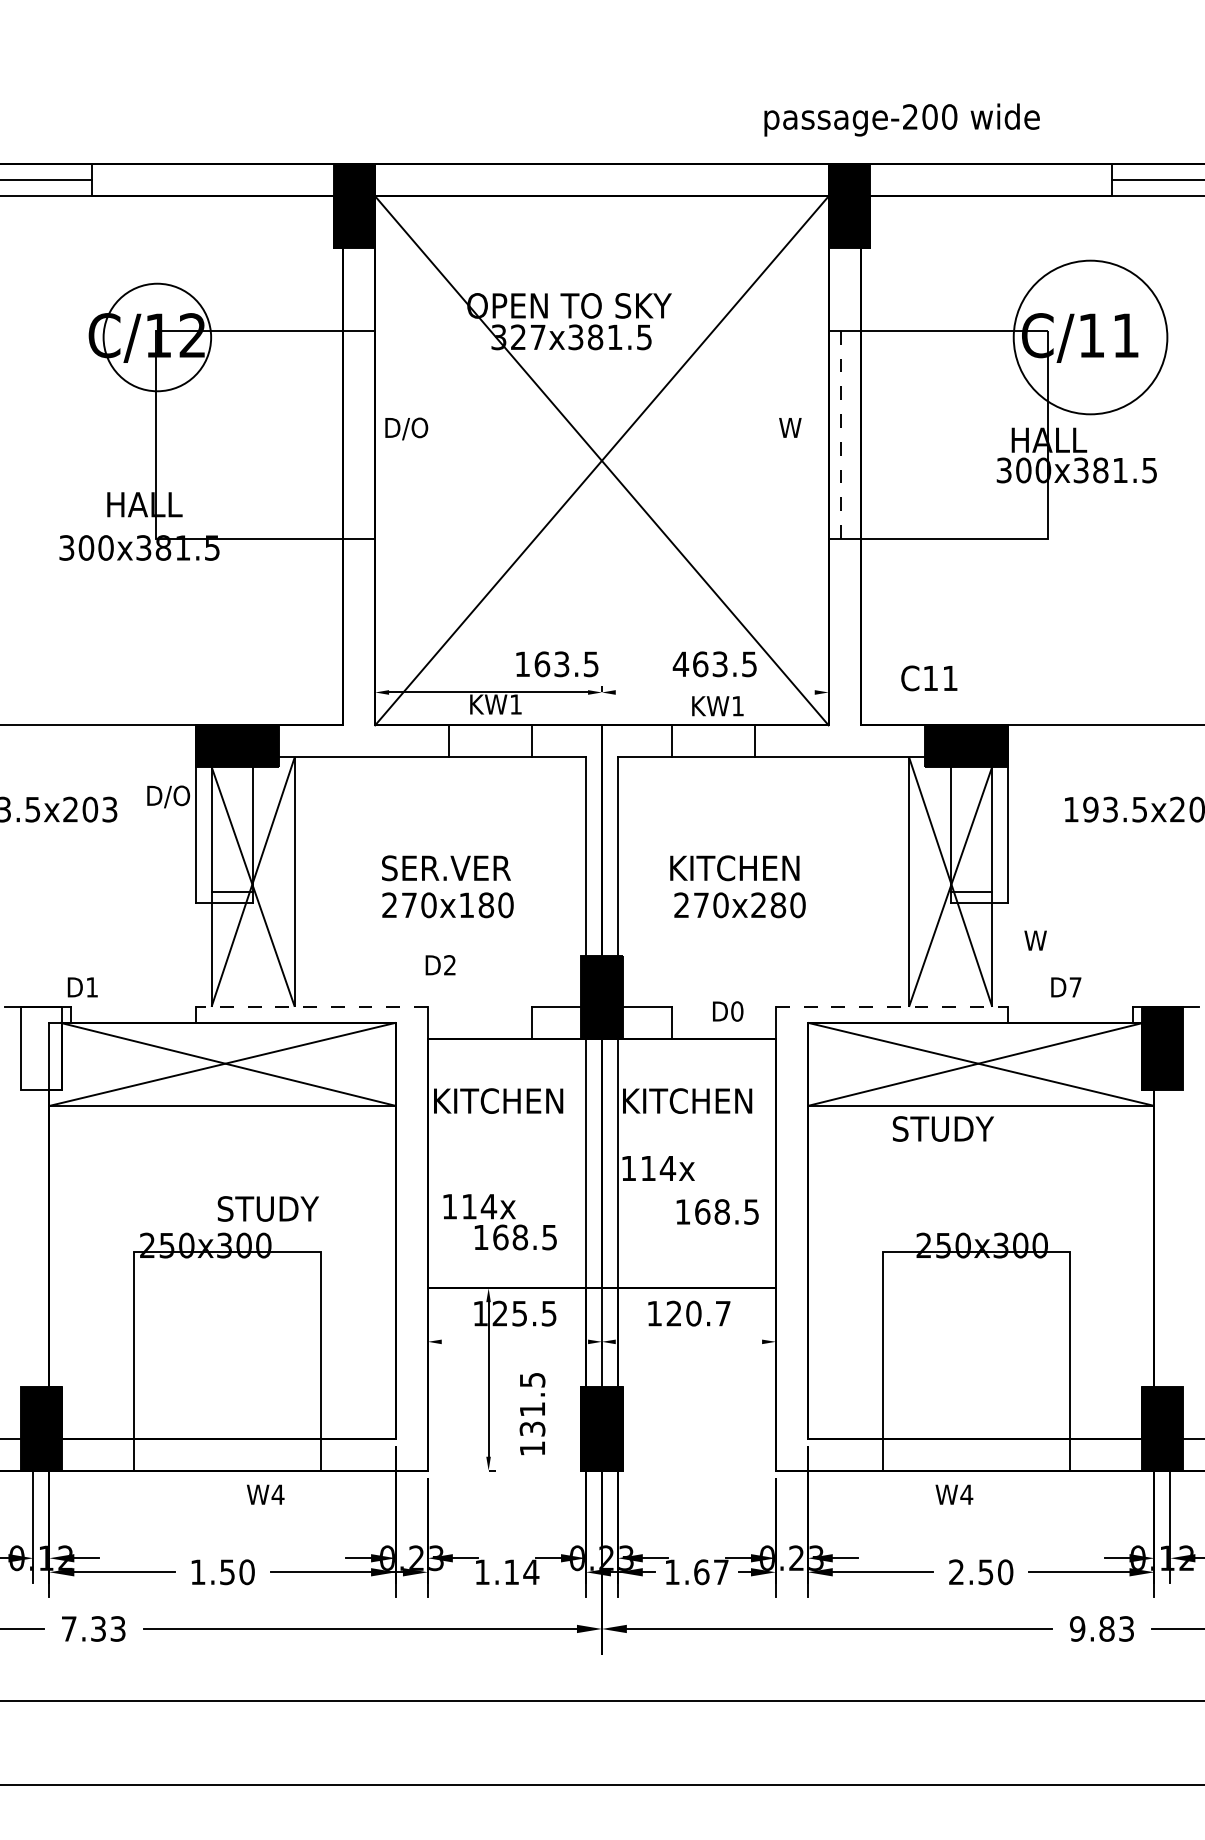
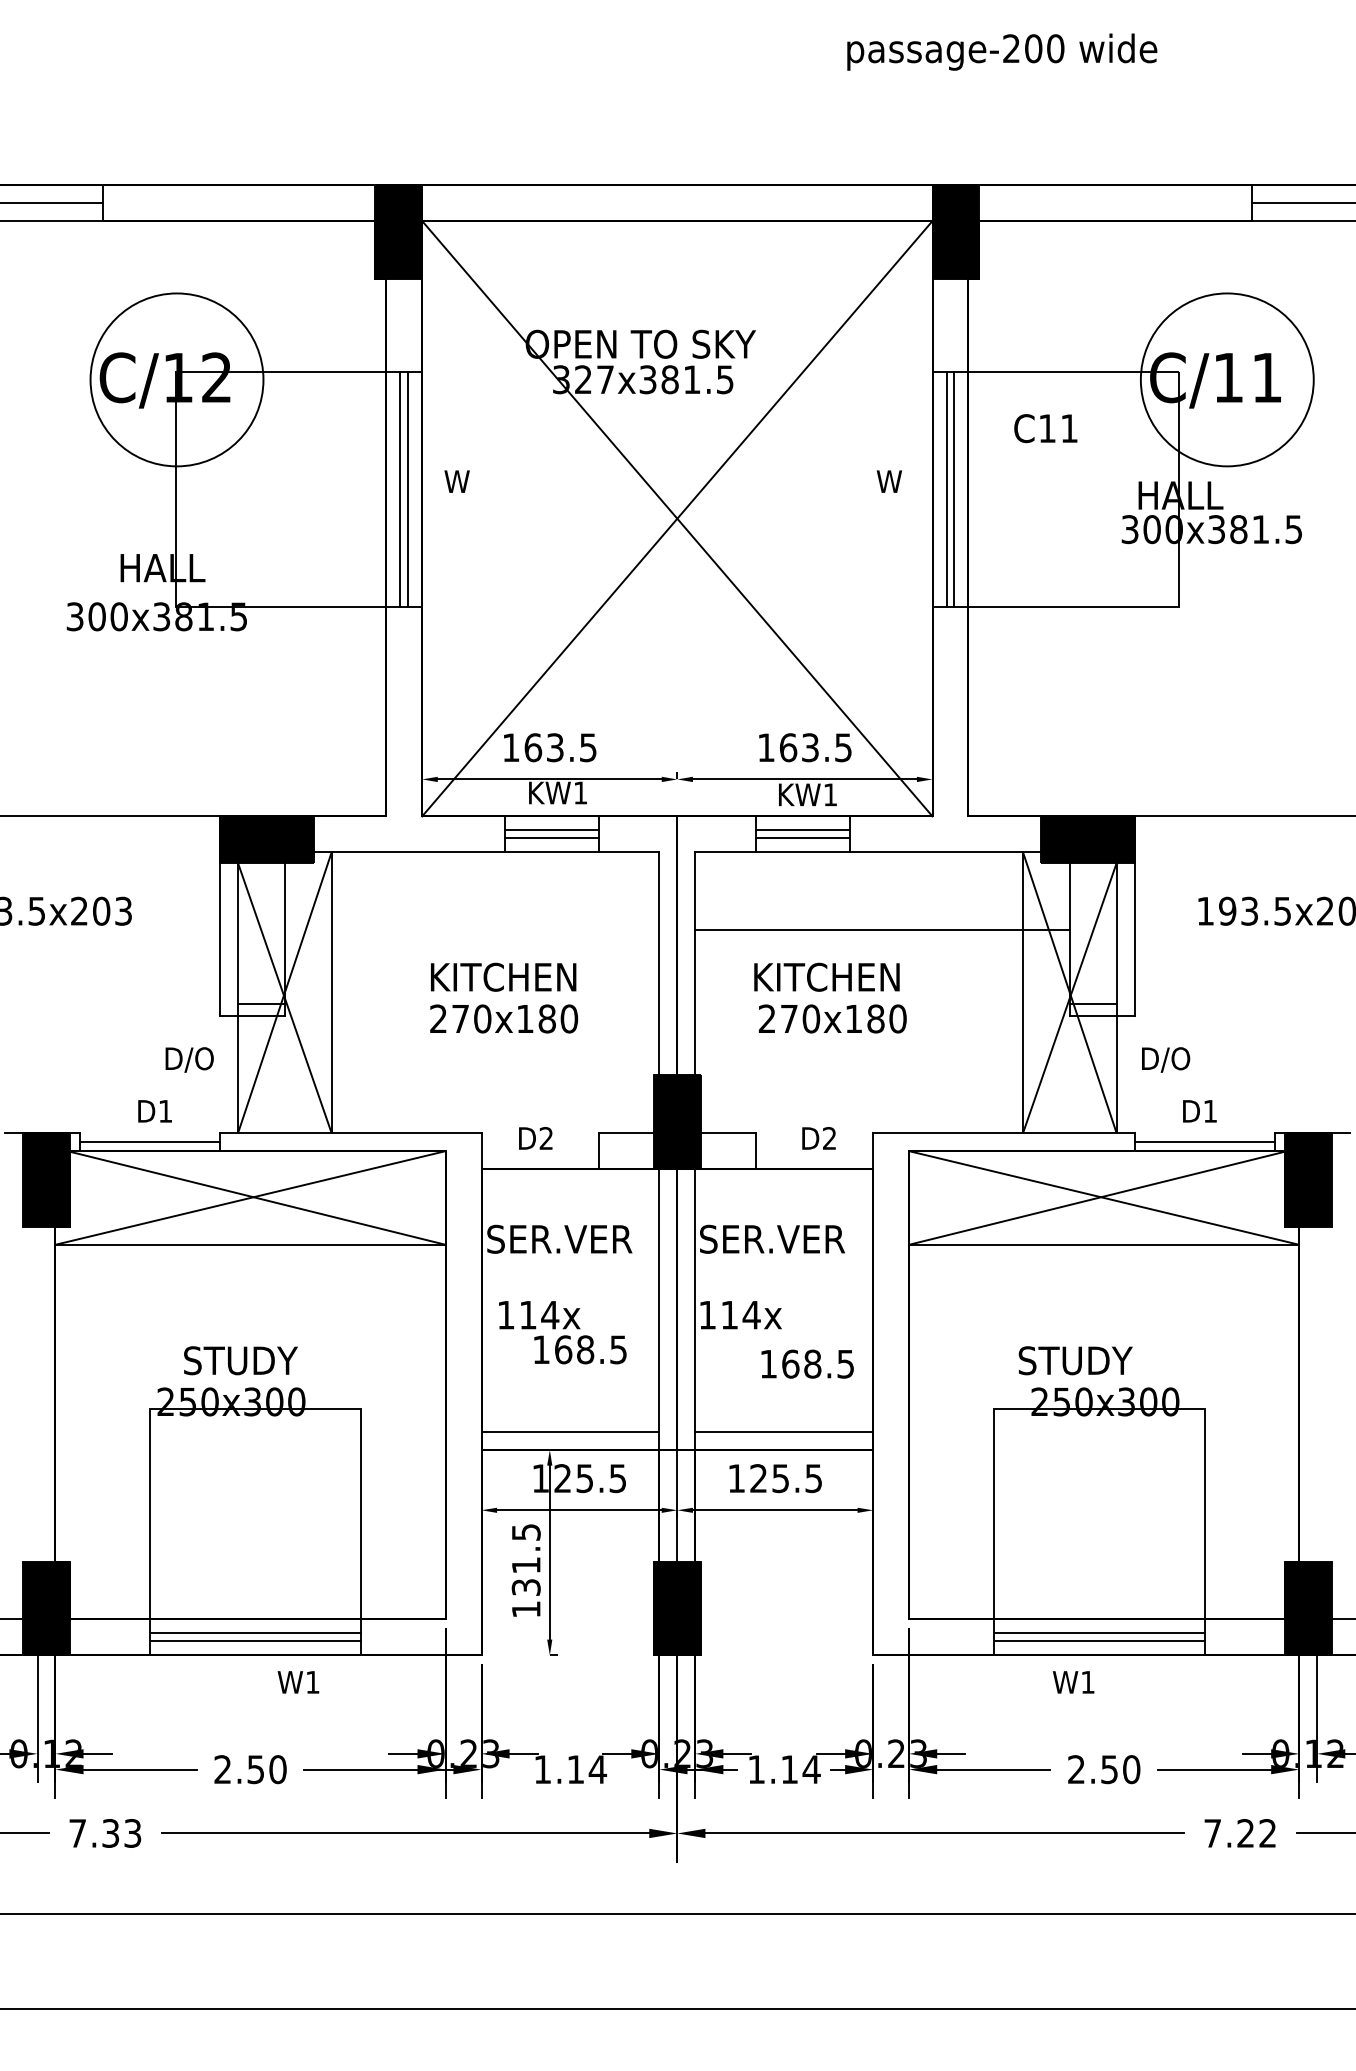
text: (902, 119) -> (1002, 51), moved
circle: (156, 337) -> (176, 379), size x1.43
text: (406, 428) -> (457, 482), D/O -> W
line: (355, 434) -> (400, 489), added
line: (363, 434) -> (408, 489), added
line: (841, 434) -> (946, 489), dashed -> solid
line: (848, 434) -> (954, 489), added
text: (557, 664) -> (550, 747), moved
text: (681, 664) -> (766, 747), 463.5 -> 163.5
text: (929, 678) -> (1045, 428), moved
line: (714, 692) -> (804, 779), added
line: (490, 737) -> (551, 830), added
line: (713, 737) -> (802, 830), added
line: (490, 744) -> (551, 838), added
line: (713, 744) -> (802, 838), added
text: (168, 796) -> (189, 1059), moved
line: (784, 826) -> (882, 930), added
text: (446, 867) -> (502, 976), SER.VER -> KITCHEN
text: (758, 904) -> (853, 1018), 270x280 -> 270x180
text: (1036, 941) -> (1166, 1059), W -> D/O
text: (440, 965) -> (535, 1138), moved
text: (82, 987) -> (154, 1111), moved
text: (1075, 987) -> (1210, 1111), D7 -> D1
line: (311, 1007) -> (350, 1133), dashed -> solid
line: (891, 1007) -> (1003, 1133), dashed -> solid
text: (737, 1011) -> (829, 1138), D0 -> D2
line: (132, 1015) -> (149, 1142), added
line: (1070, 1015) -> (1204, 1142), added
fill: (41, 1047) -> (46, 1179), added
text: (498, 1100) -> (560, 1238), KITCHEN -> SER.VER
text: (687, 1100) -> (773, 1238), KITCHEN -> SER.VER
text: (943, 1128) -> (1075, 1360), moved
text: (267, 1208) -> (240, 1360), moved
text: (499, 1222) -> (562, 1332), moved
line: (506, 1272) -> (570, 1432), added
line: (697, 1272) -> (784, 1432), added
text: (707, 1313) -> (796, 1478), 120.7 -> 125.5
line: (514, 1342) -> (579, 1510), added
line: (688, 1342) -> (774, 1510), added
text: (531, 1414) -> (525, 1570), moved
line: (227, 1451) -> (255, 1633), added
line: (976, 1451) -> (1098, 1633), added
line: (227, 1458) -> (255, 1641), added
line: (976, 1458) -> (1098, 1641), added
text: (277, 1494) -> (312, 1682), W4 -> W1
text: (966, 1494) -> (1087, 1682), W4 -> W1
text: (197, 1572) -> (222, 1769), 1.50 -> 2.50
text: (711, 1572) -> (800, 1769), 1.67 -> 1.14
text: (1102, 1629) -> (1240, 1833), 9.83 -> 7.22

